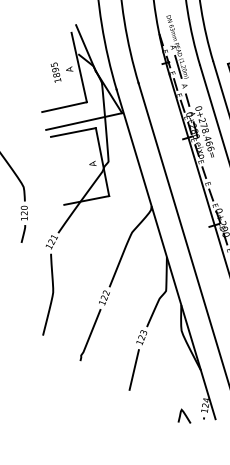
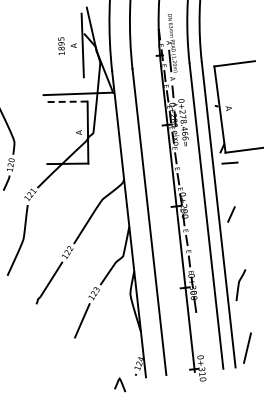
line: (63, 106) -> (62, 77), removed
line: (72, 132) -> (66, 101), solid -> dashed
curve: (184, 415) -> (121, 384), moved

